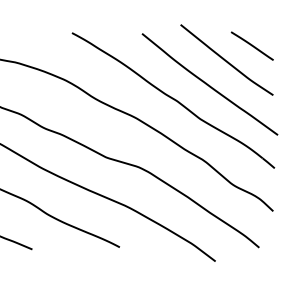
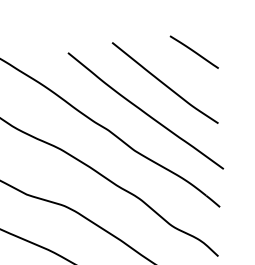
line: (251, 45) -> (193, 51), moved

